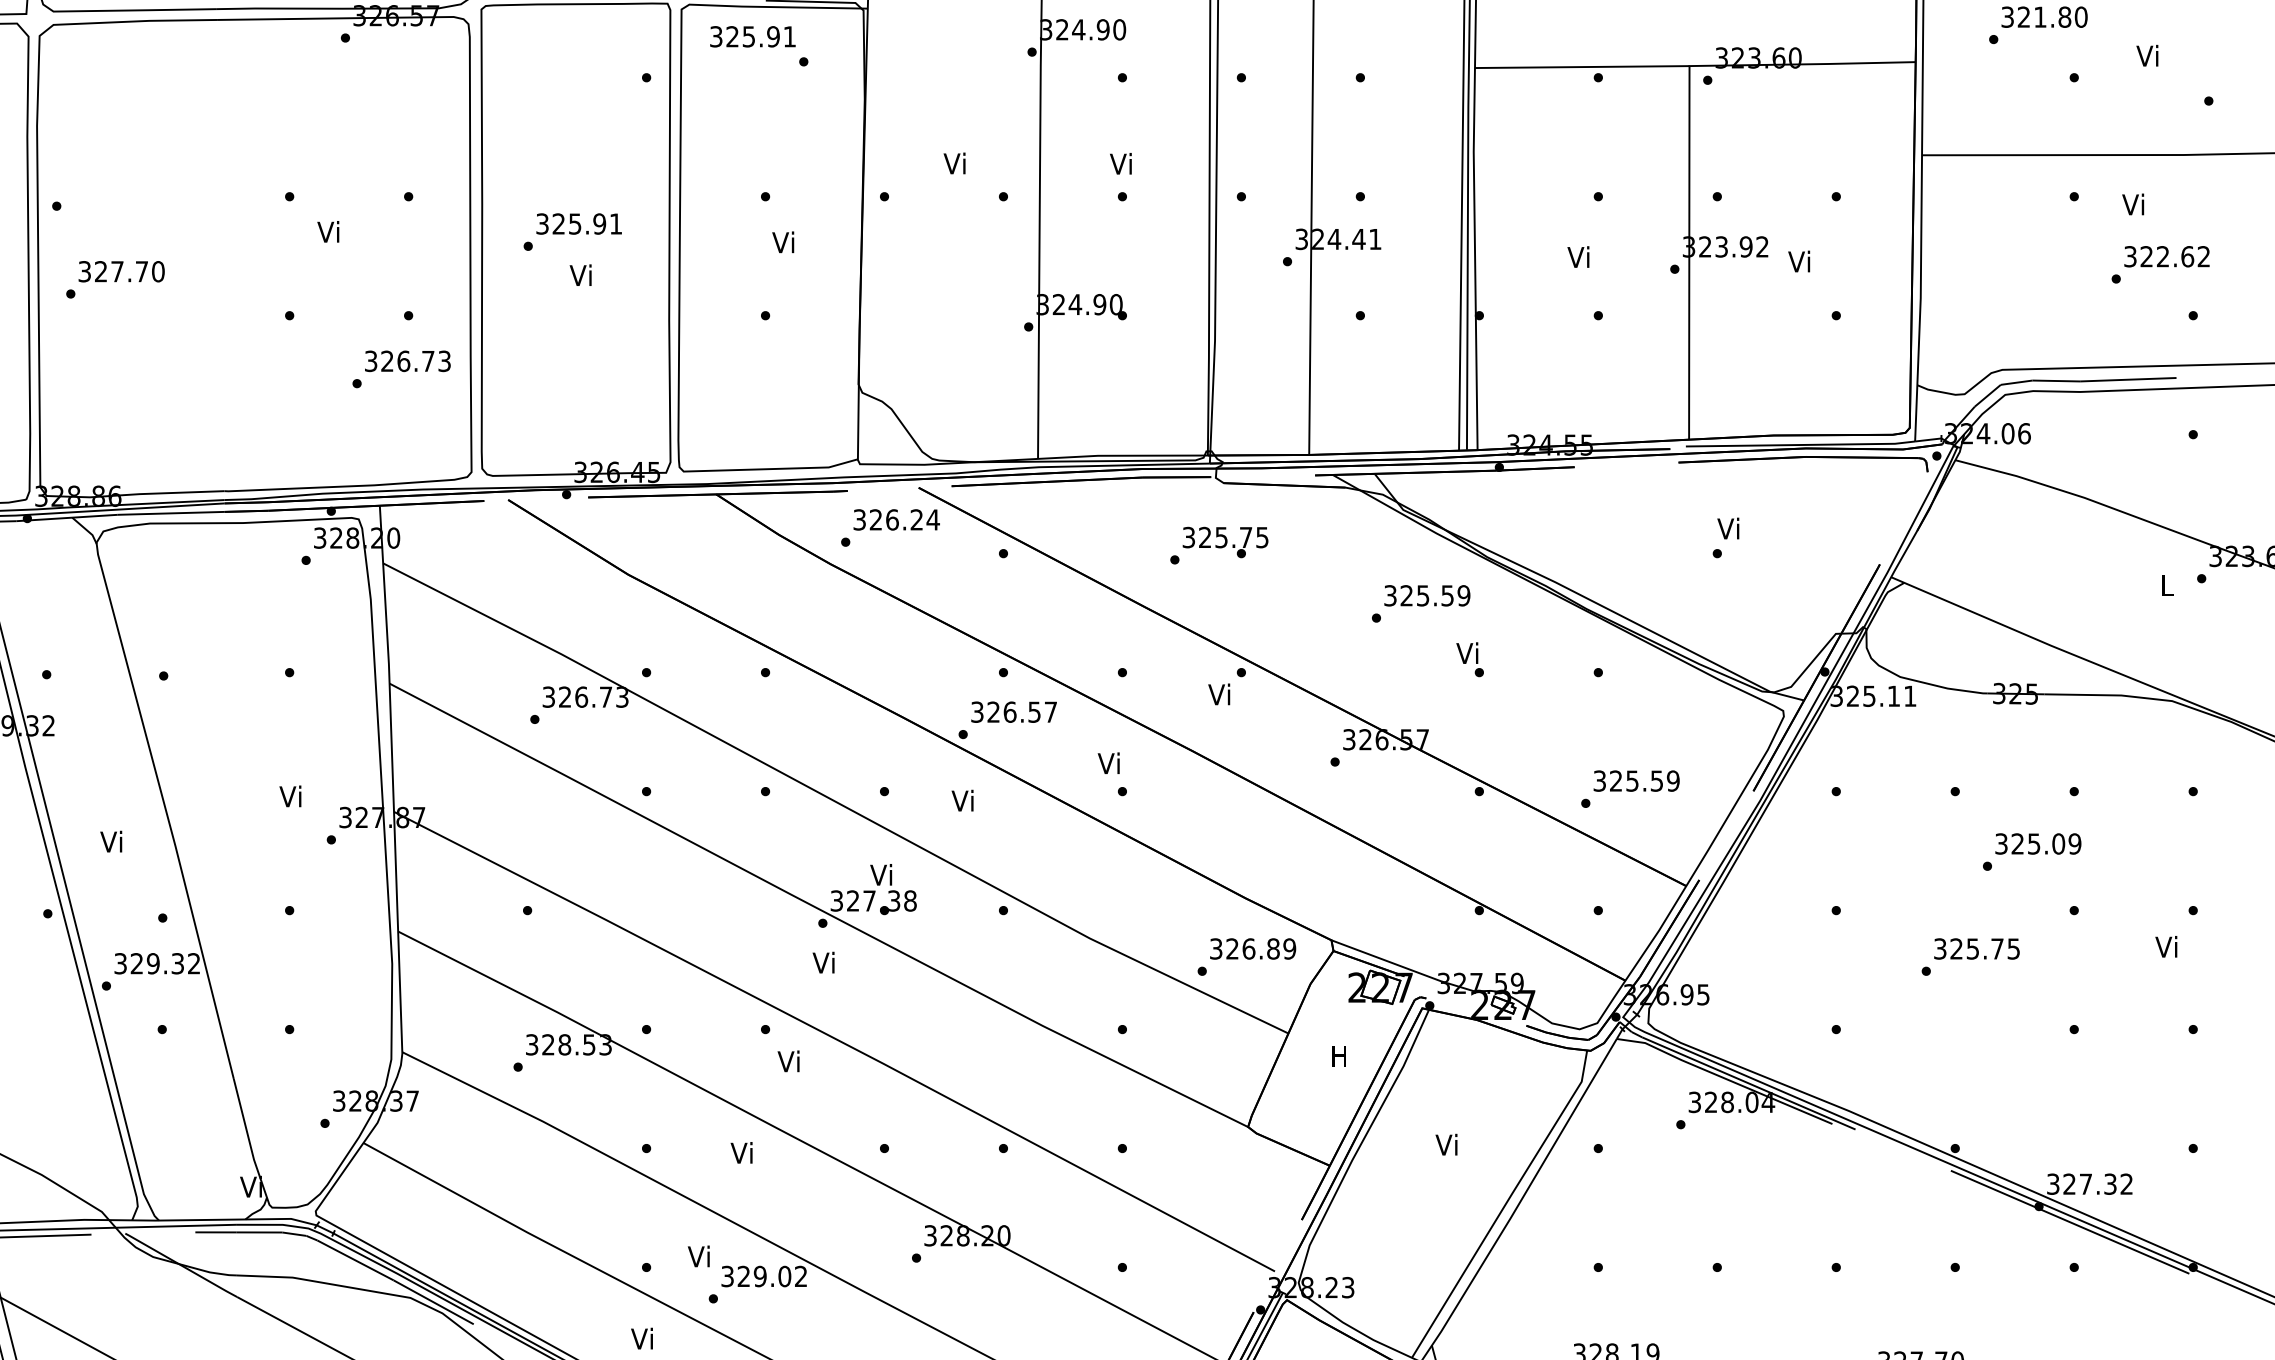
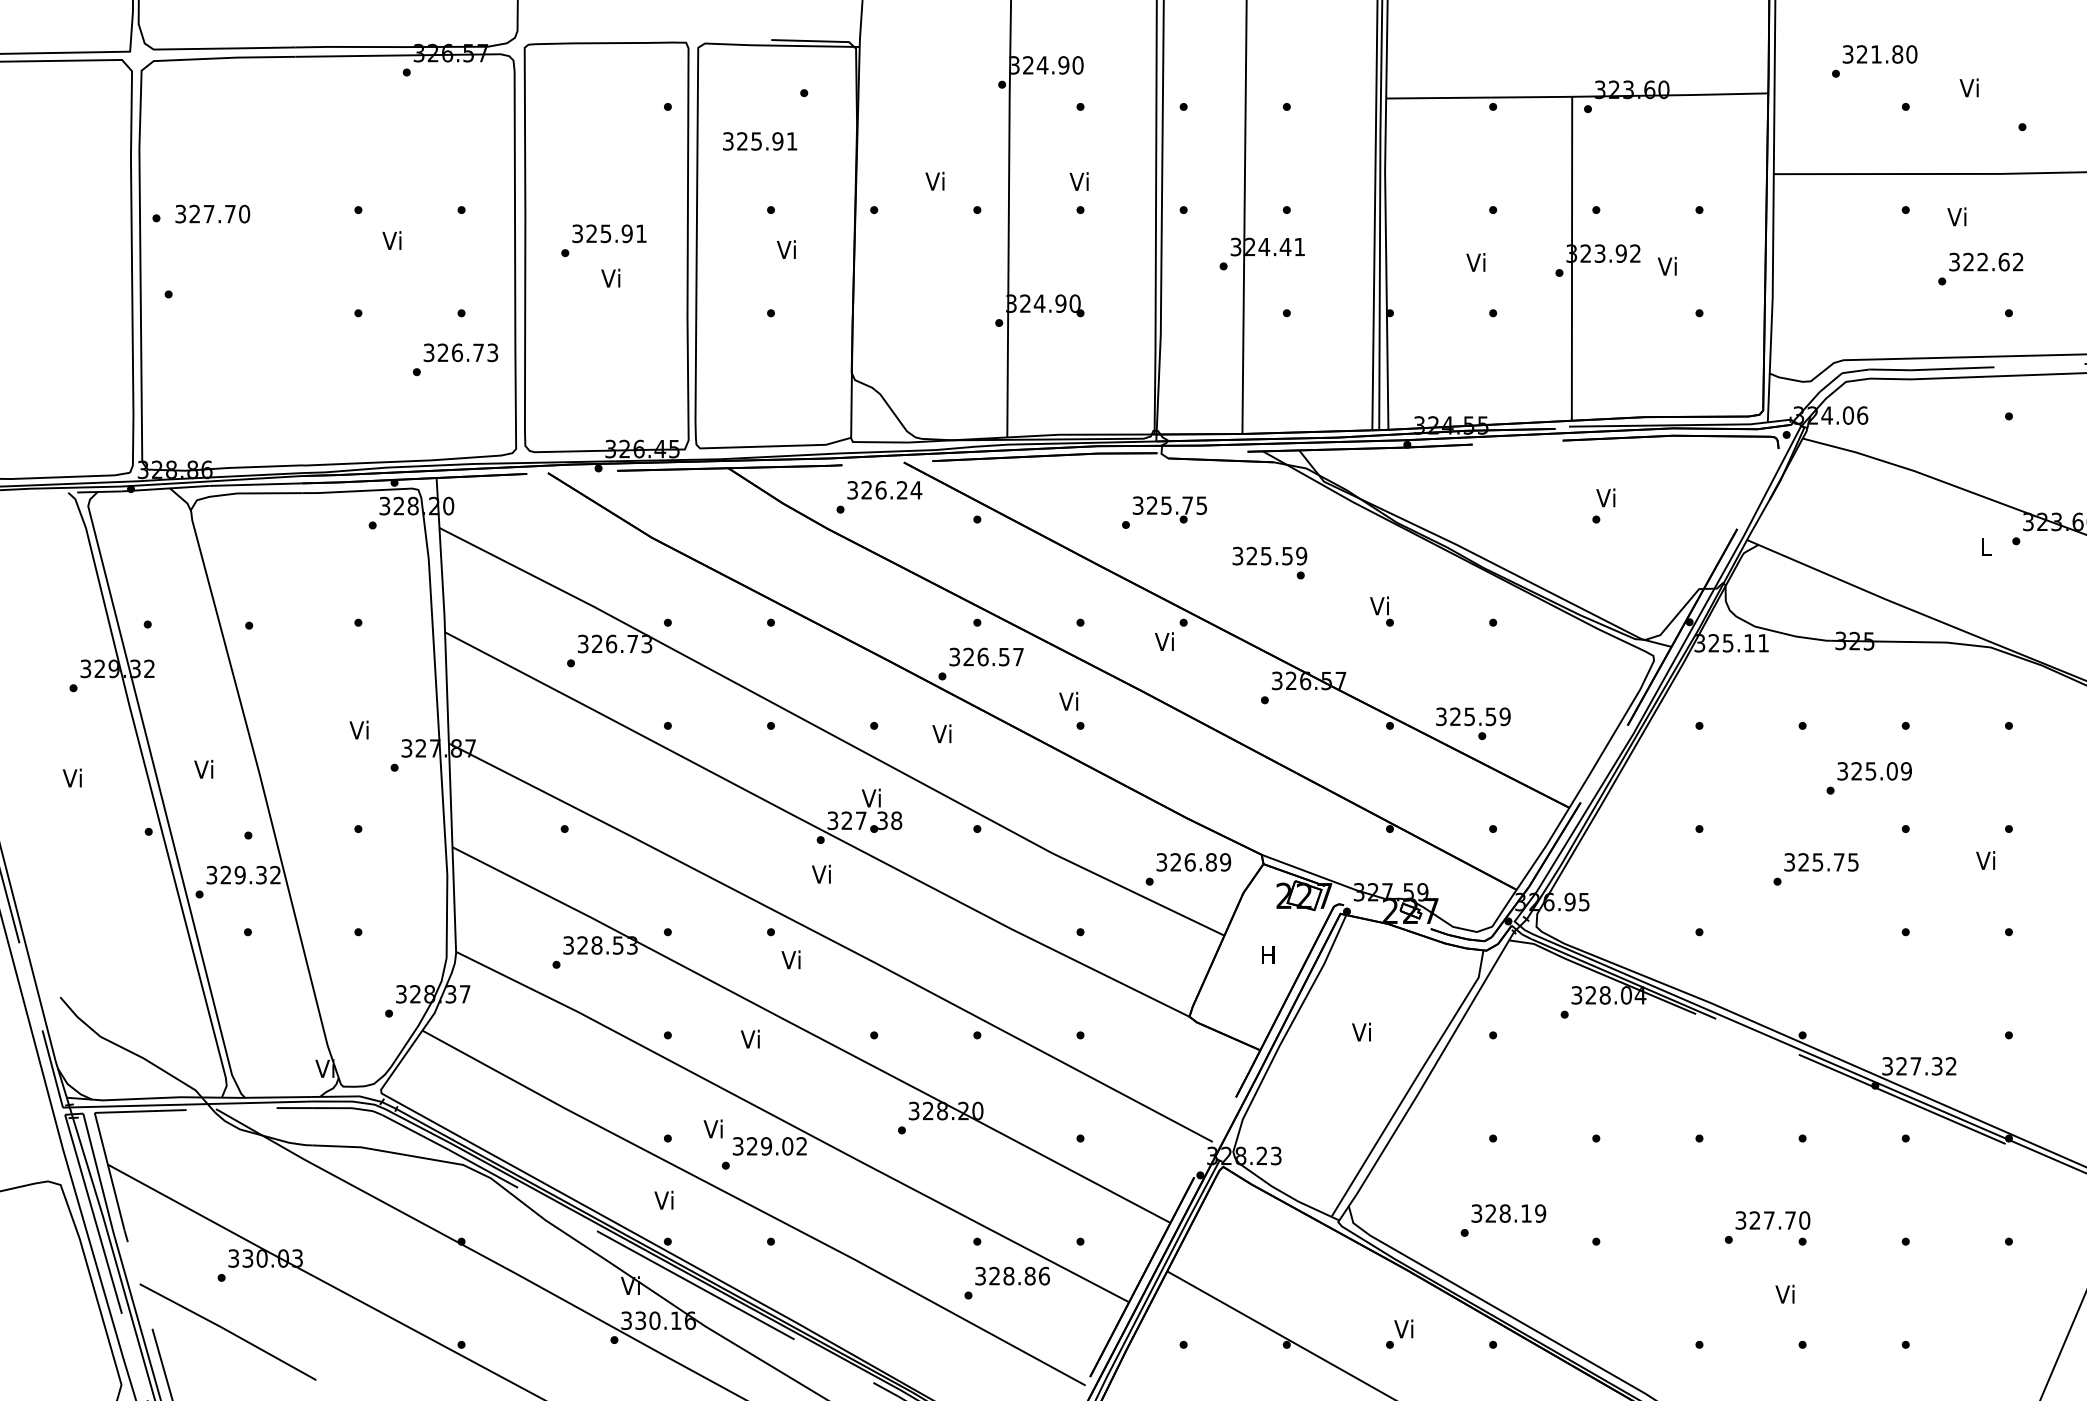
text: (753, 36) -> (760, 141), moved
text: (121, 270) -> (212, 213), moved
text: (1426, 595) -> (1269, 555), moved
text: (1636, 780) -> (1473, 716), moved

